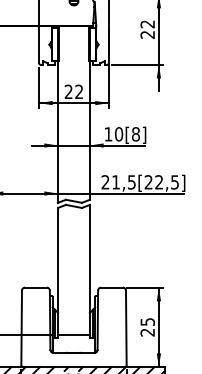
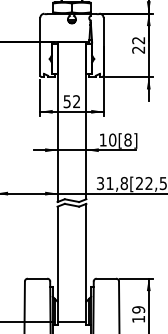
text: (68, 91) -> (67, 101), 22 -> 52
text: (118, 182) -> (112, 183), 21,5 -> 31,8
text: (147, 327) -> (138, 314), 25 -> 19

